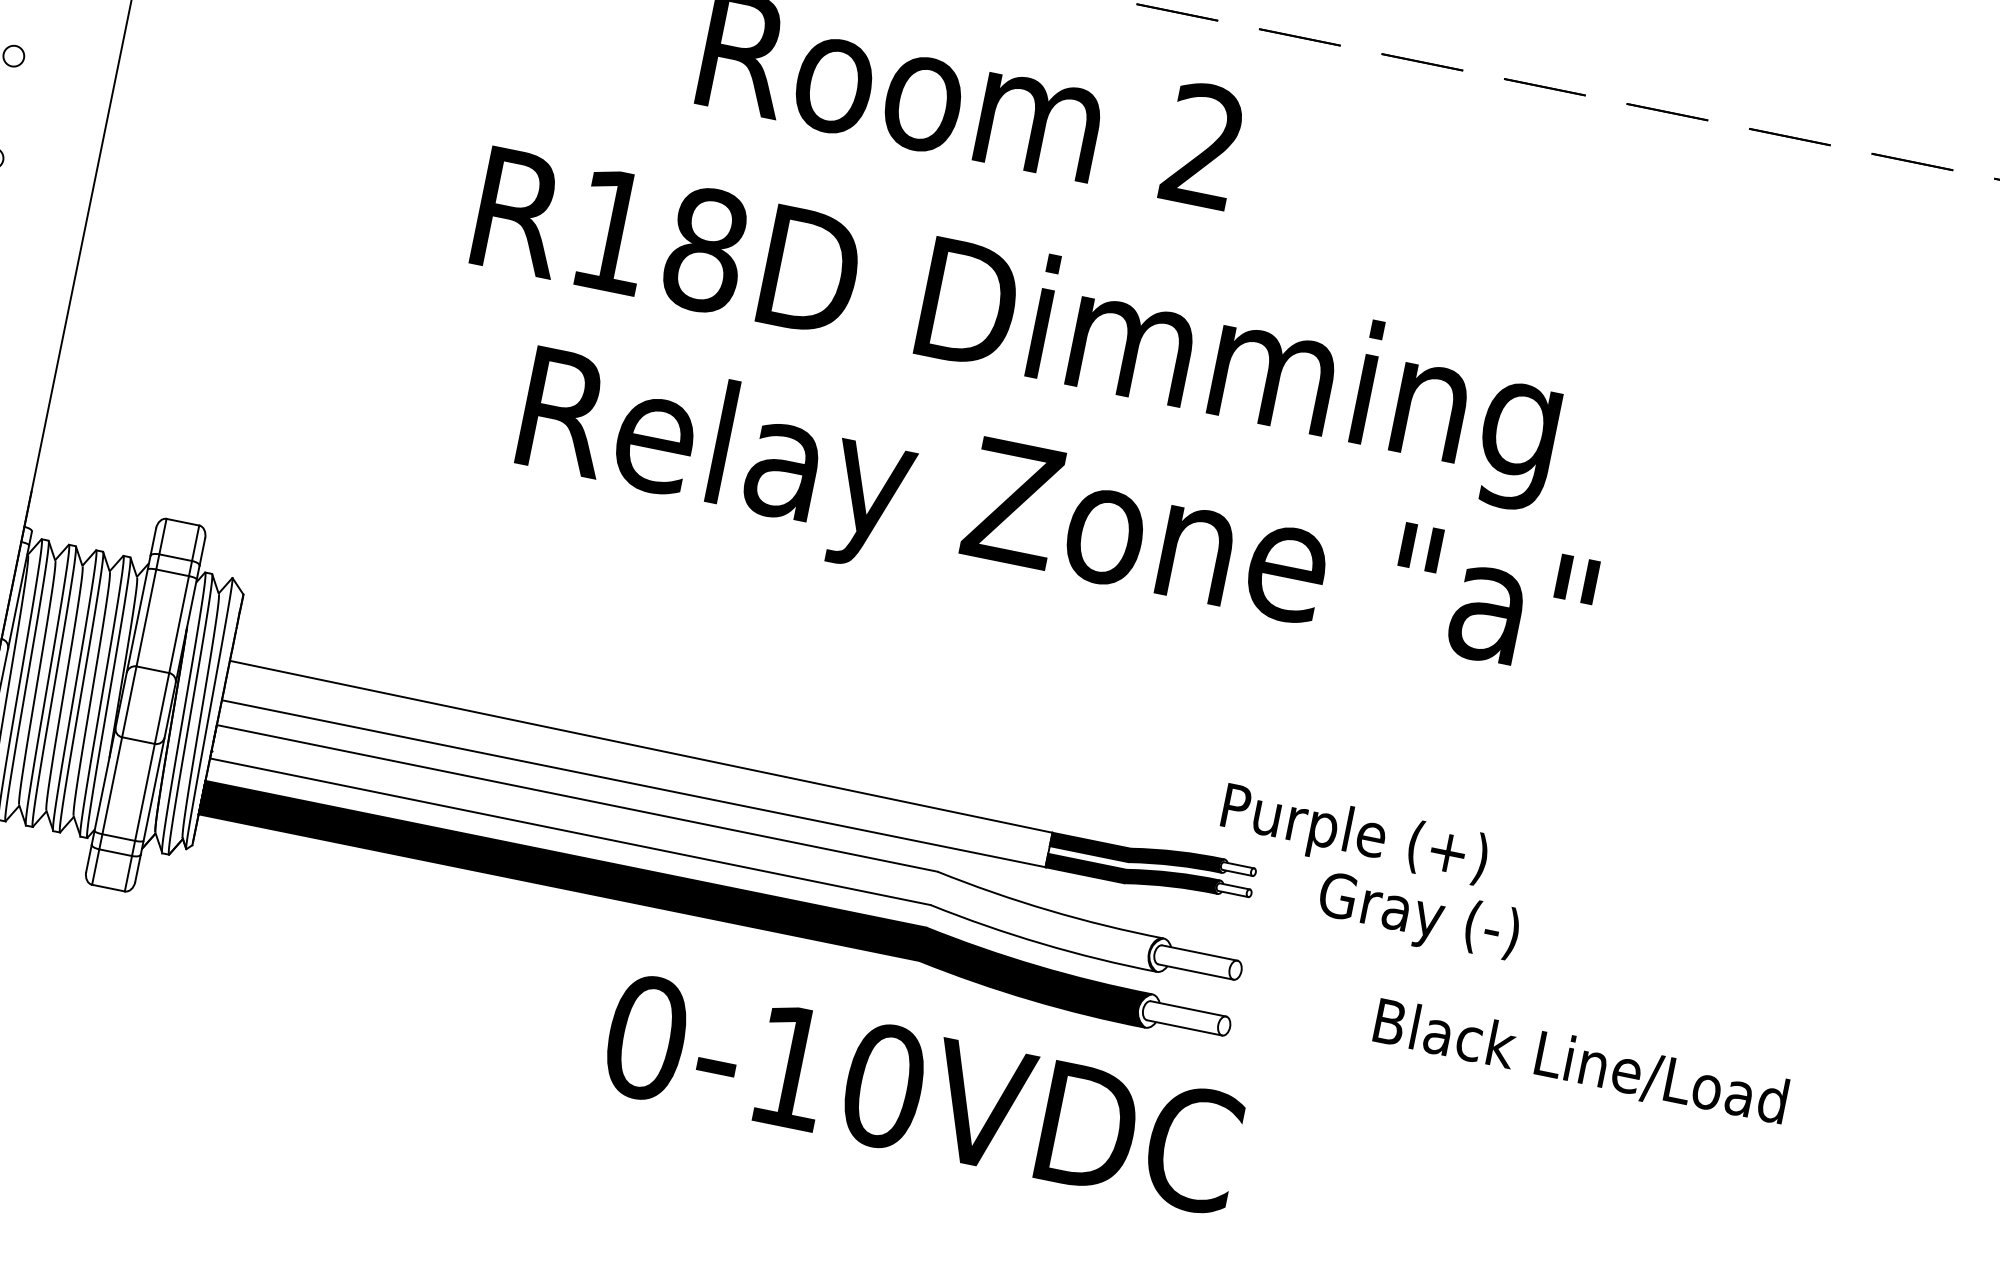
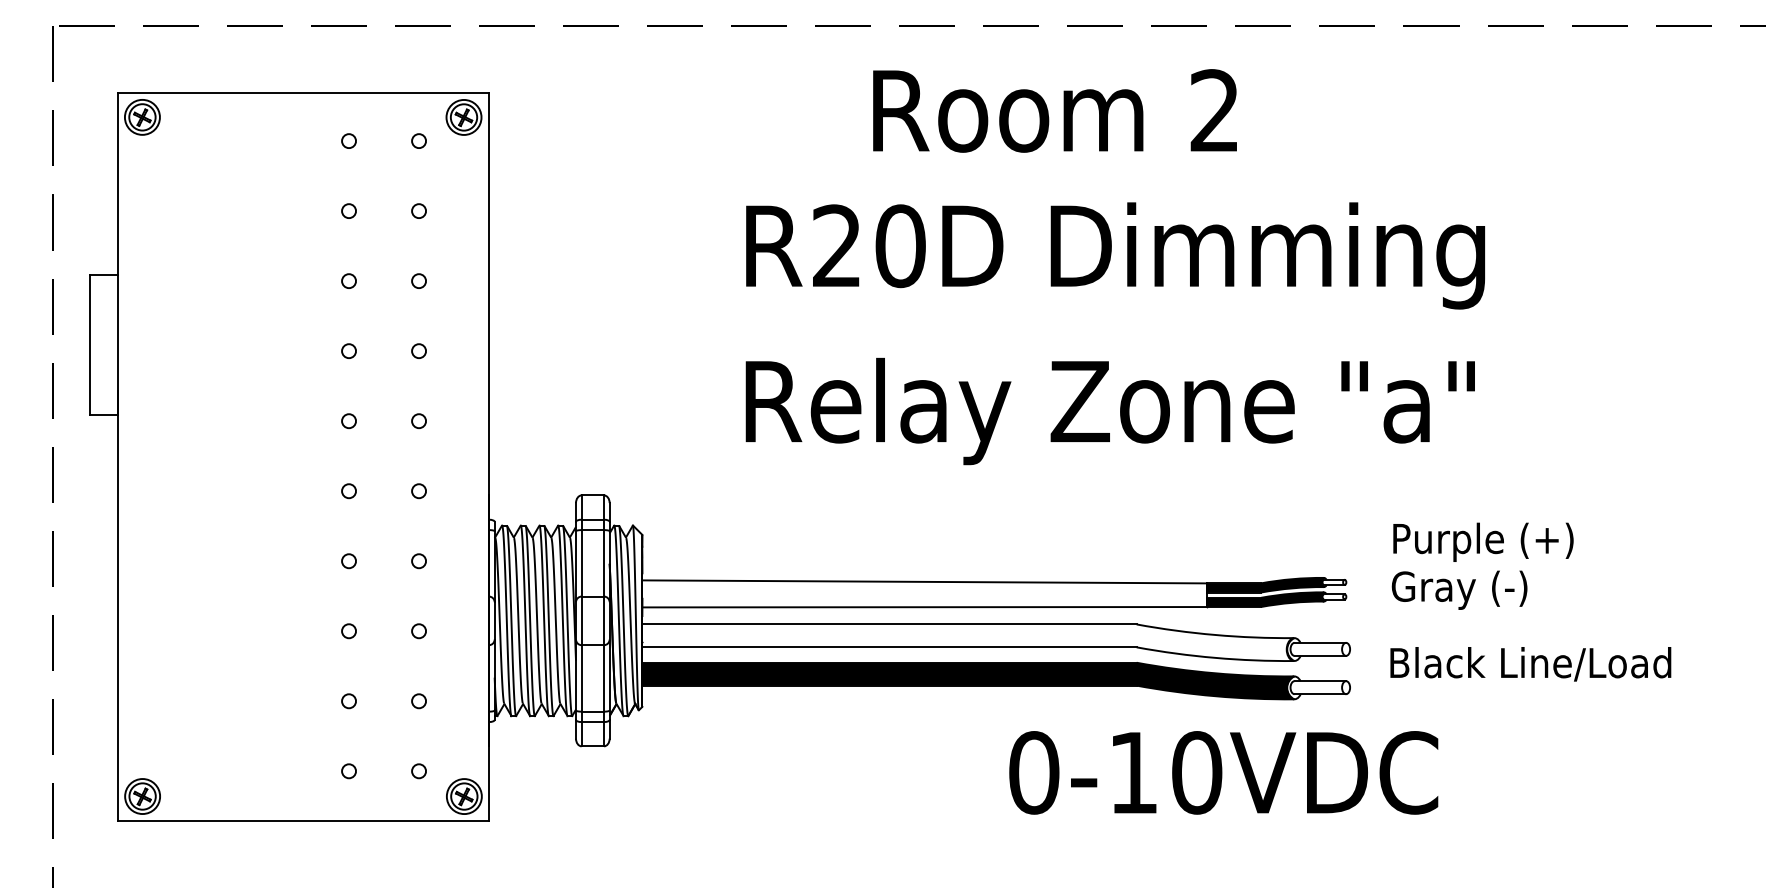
text: (660, 239) -> (869, 245), R18D -> R20D
text: (1053, 526) -> (1109, 411), moved
text: (1354, 835) -> (1483, 541), moved
text: (1580, 1063) -> (1530, 664), moved
text: (922, 1093) -> (1223, 772), moved

